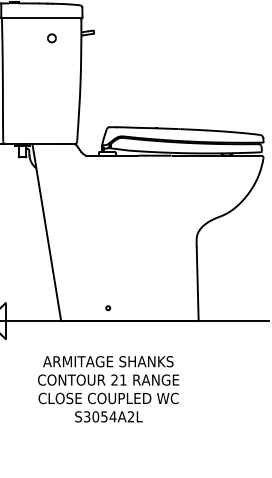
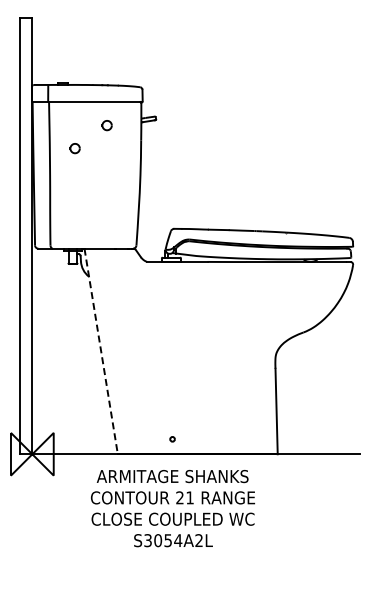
part: (23, 58) -> (74, 148), added
line: (47, 232) -> (101, 351), solid -> dashed
text: (108, 389) -> (172, 508), moved

